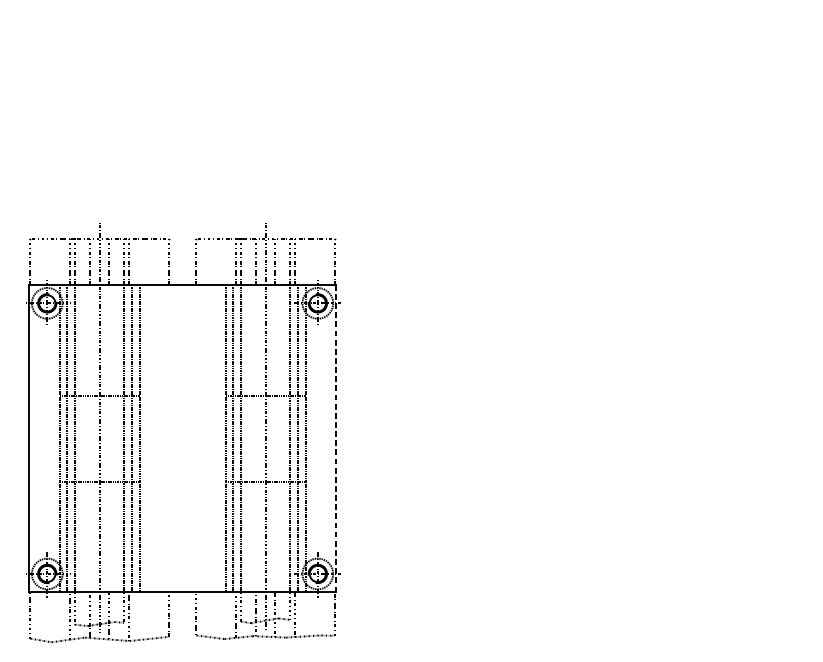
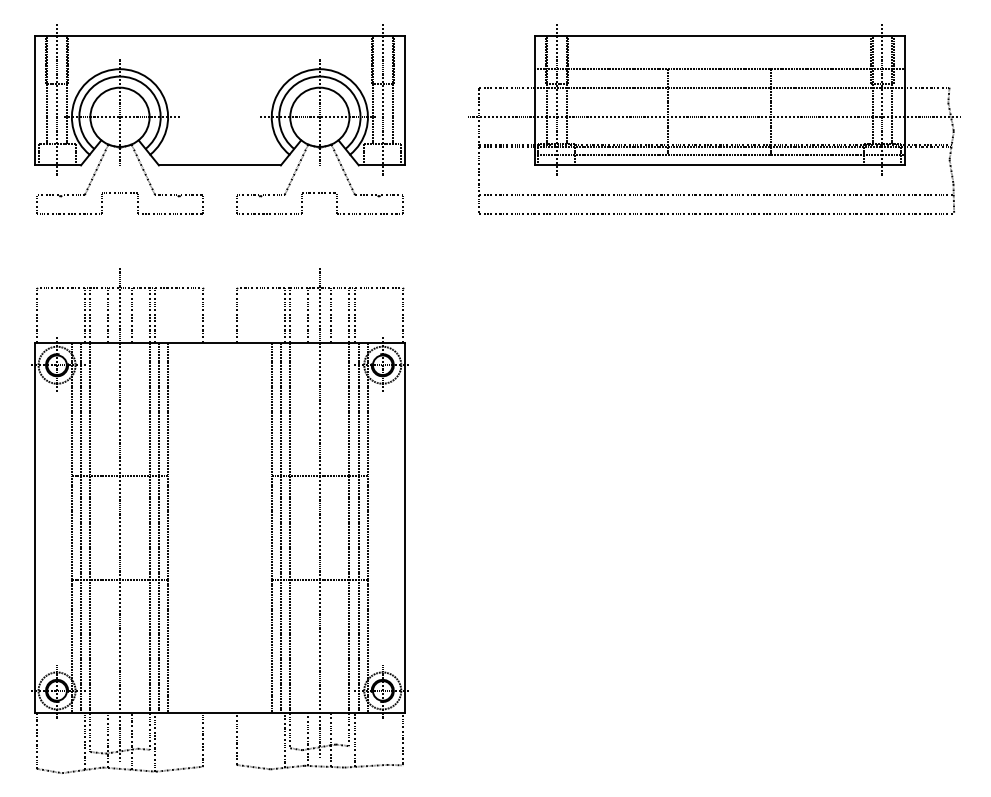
part: (182, 99) -> (219, 119), added
part: (593, 99) -> (714, 119), added
line: (335, 439) -> (404, 528), dashed -> solid

